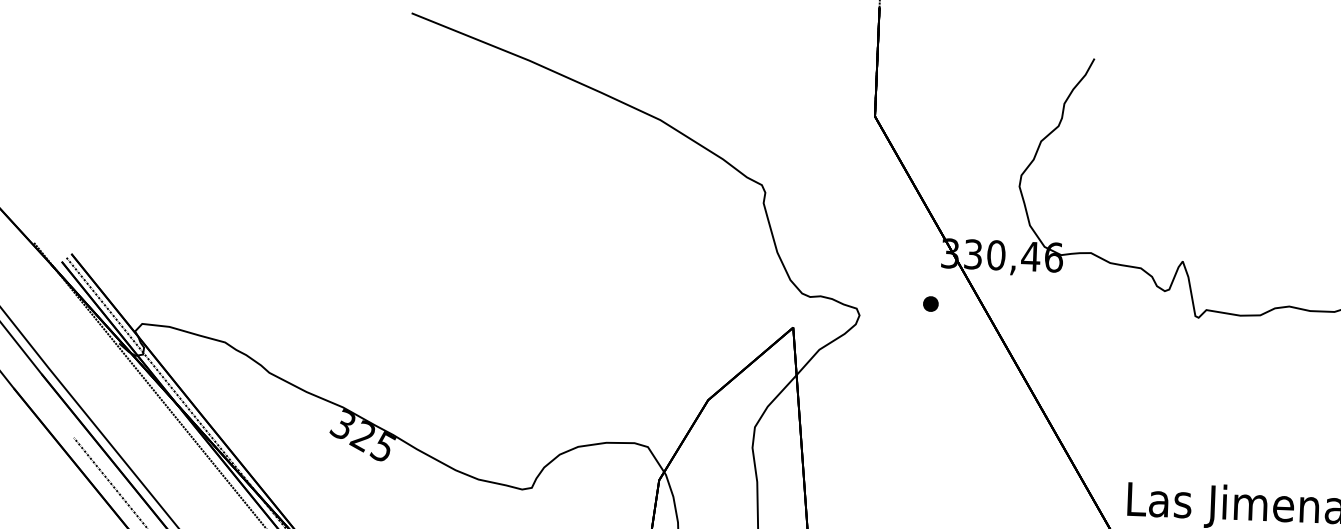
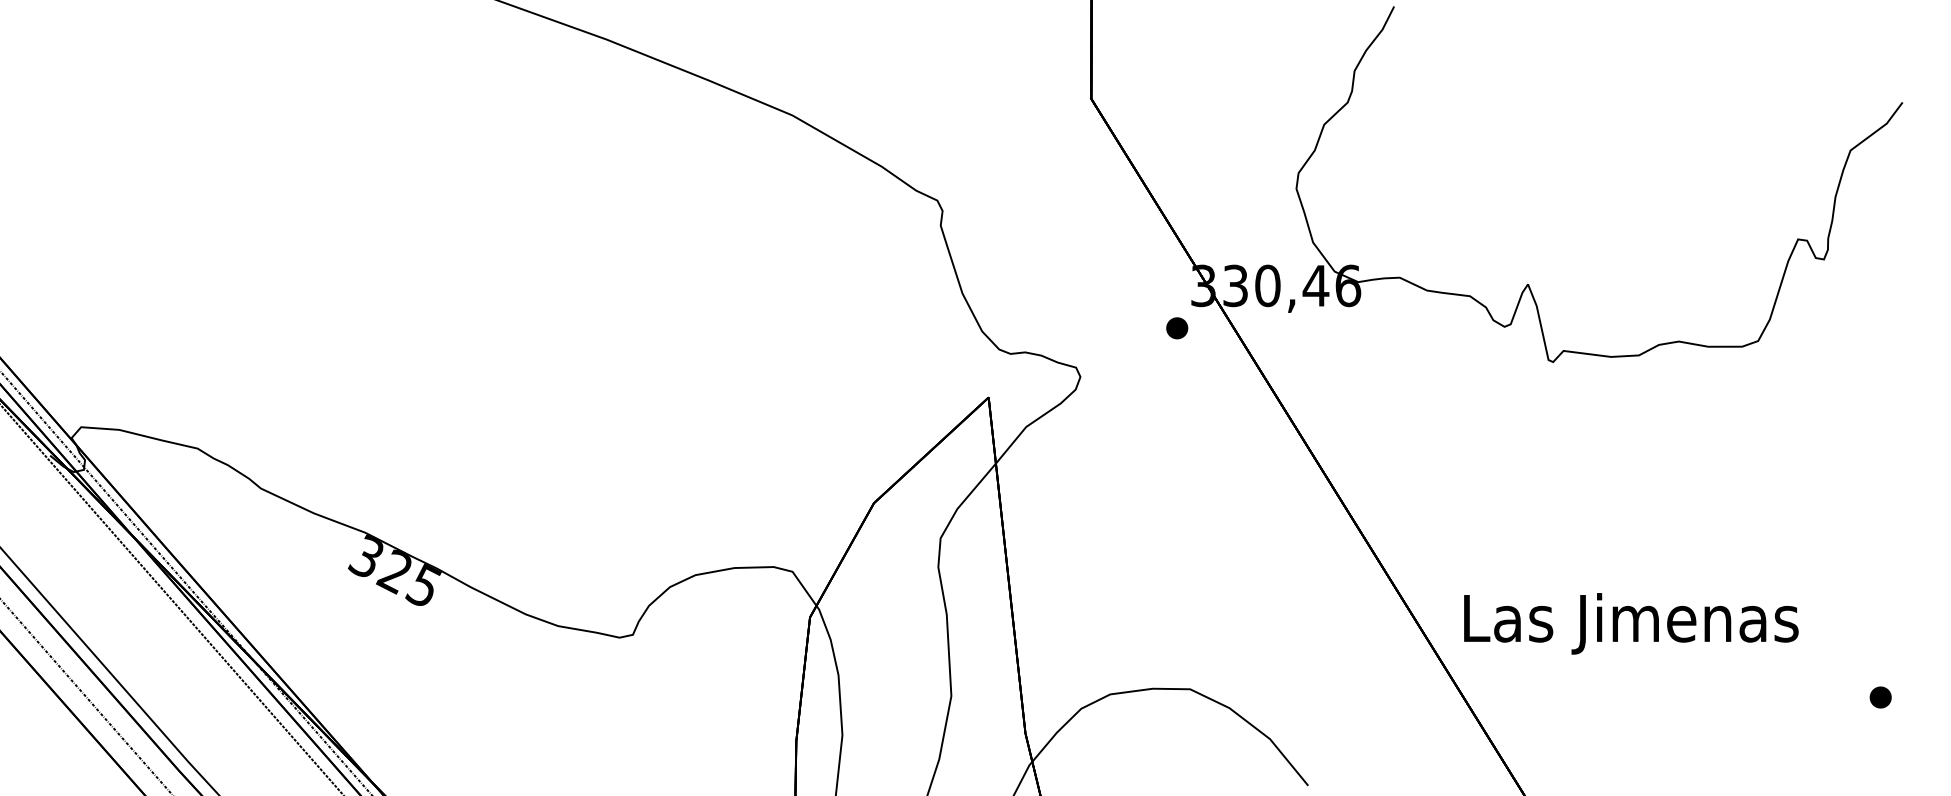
part: (931, 304) -> (1177, 328), moved

